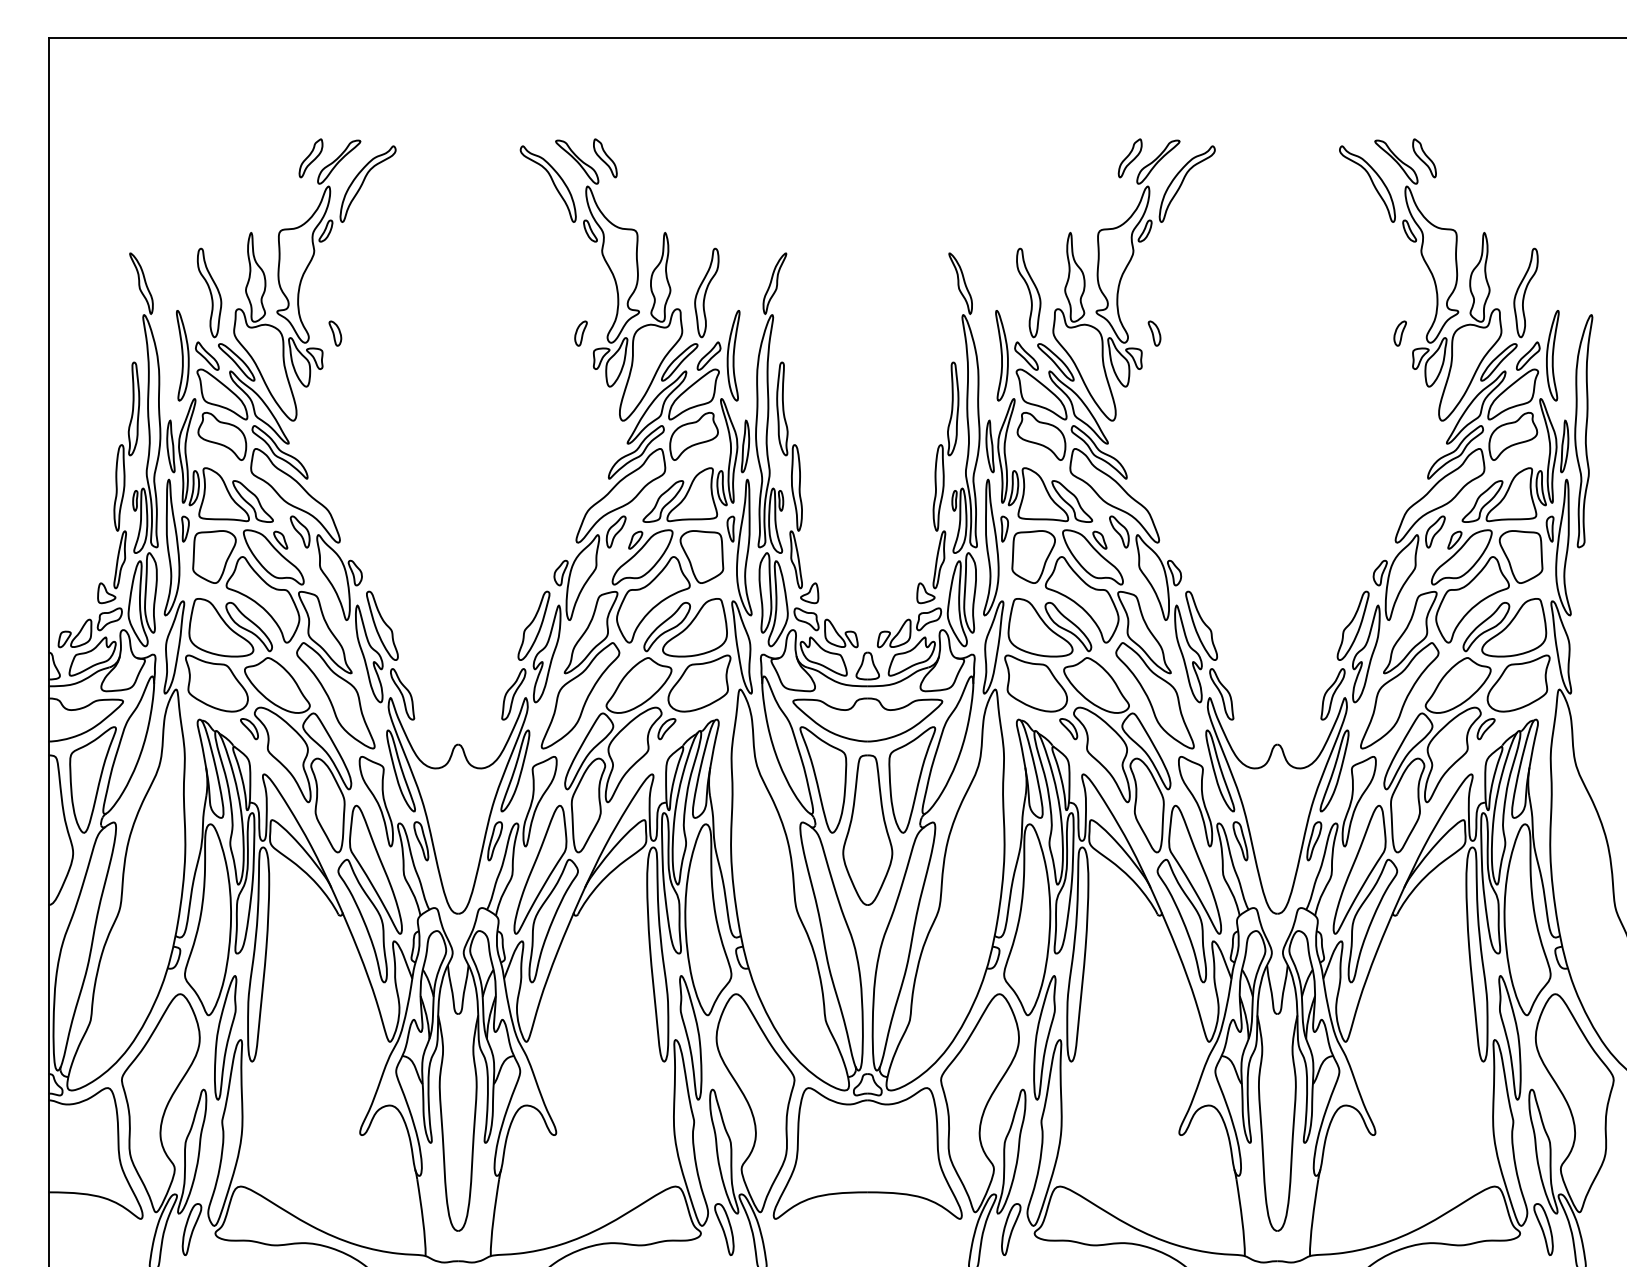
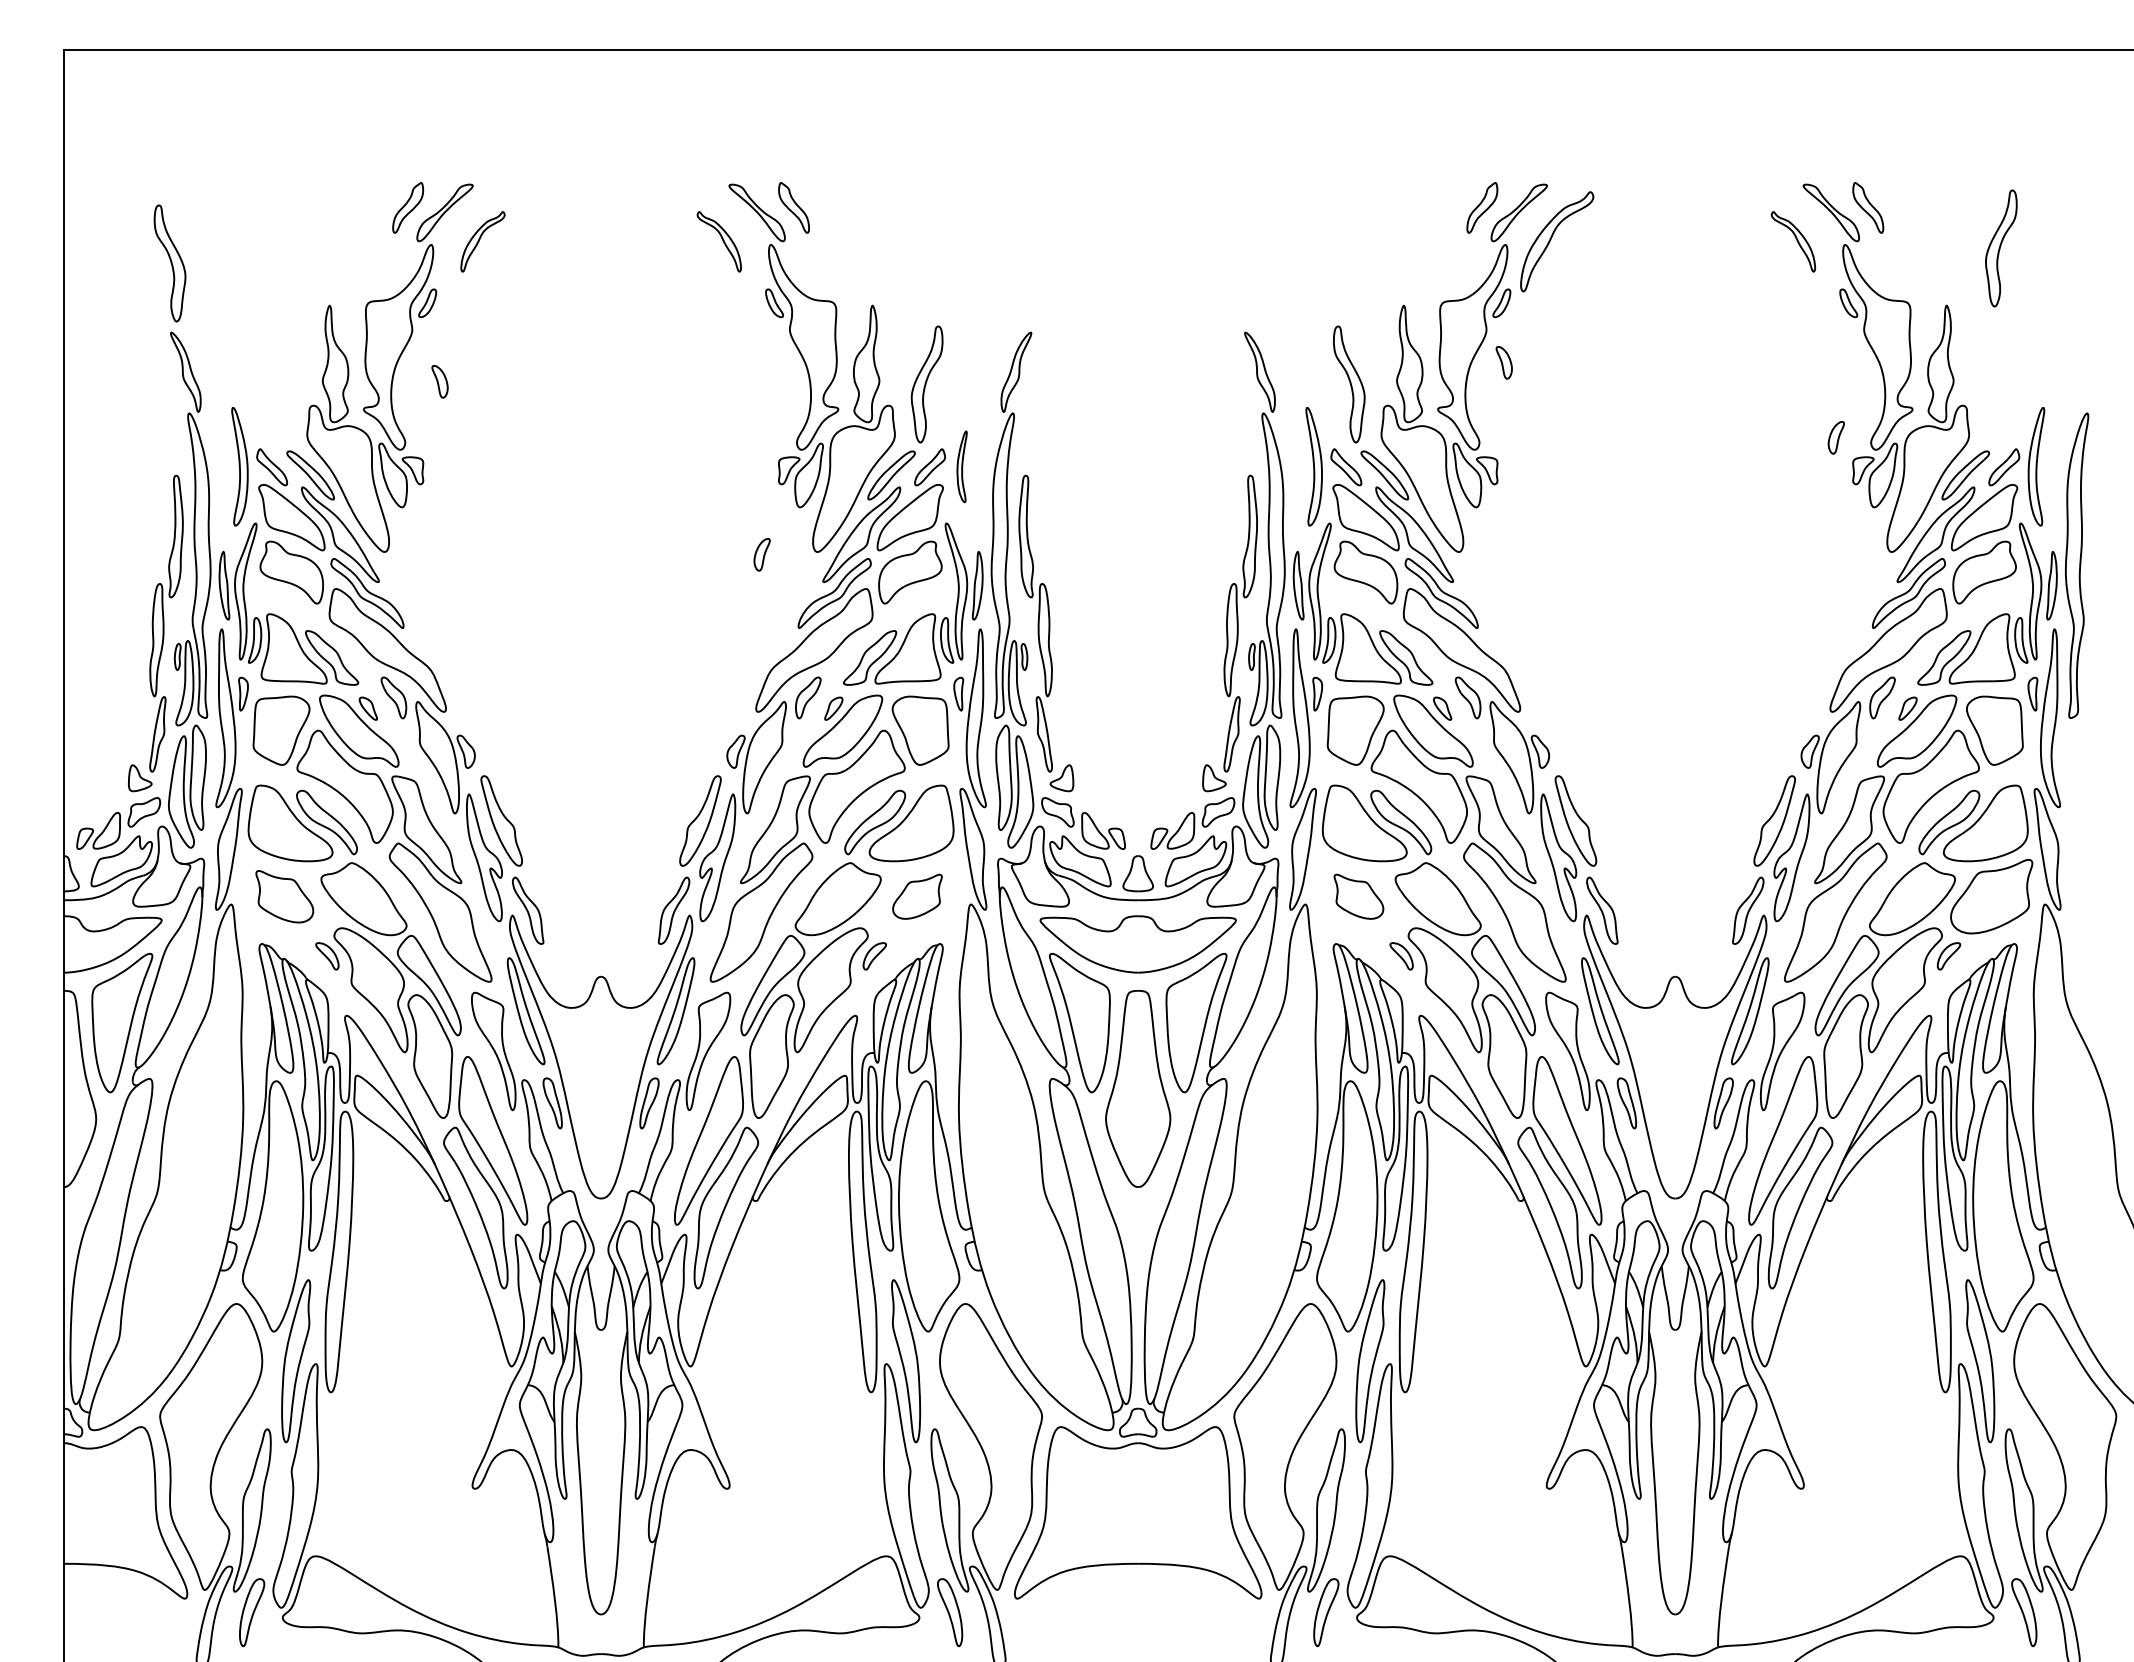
part: (367, 183) -> (482, 241), size x0.6
part: (548, 183) -> (719, 241), size x0.6
part: (1367, 183) -> (1793, 241), size x0.6
part: (209, 292) -> (169, 263), moved
part: (1526, 292) -> (2001, 248), moved
part: (334, 333) -> (439, 381), moved
part: (580, 333) -> (761, 554), moved
part: (1154, 333) -> (1503, 362), moved
part: (733, 355) -> (961, 466), size x0.6
part: (216, 683) -> (284, 896), size x0.7
part: (699, 683) -> (917, 896), size x0.6
part: (1035, 683) -> (1358, 896), size x0.6

